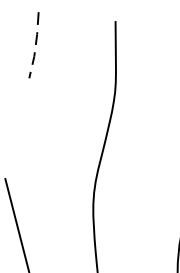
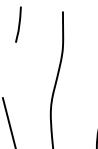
line: (35, 46) -> (19, 25), dashed -> solid

